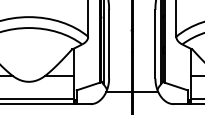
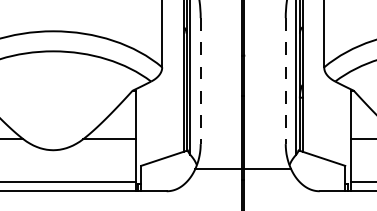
line: (109, 44) -> (201, 81), solid -> dashed
line: (155, 44) -> (285, 81), solid -> dashed

